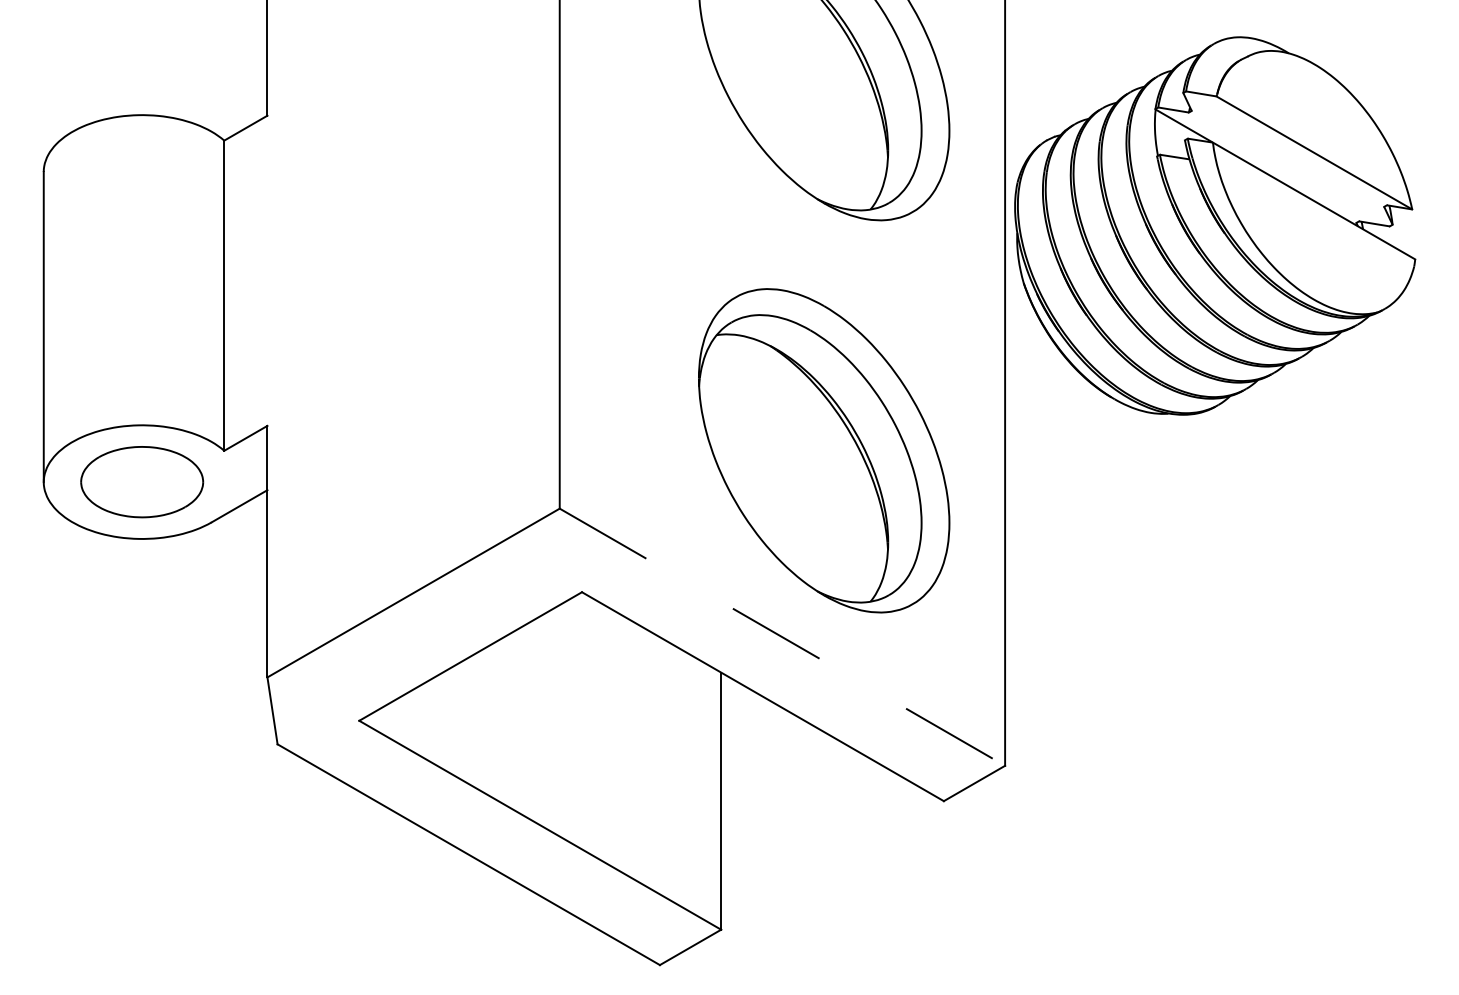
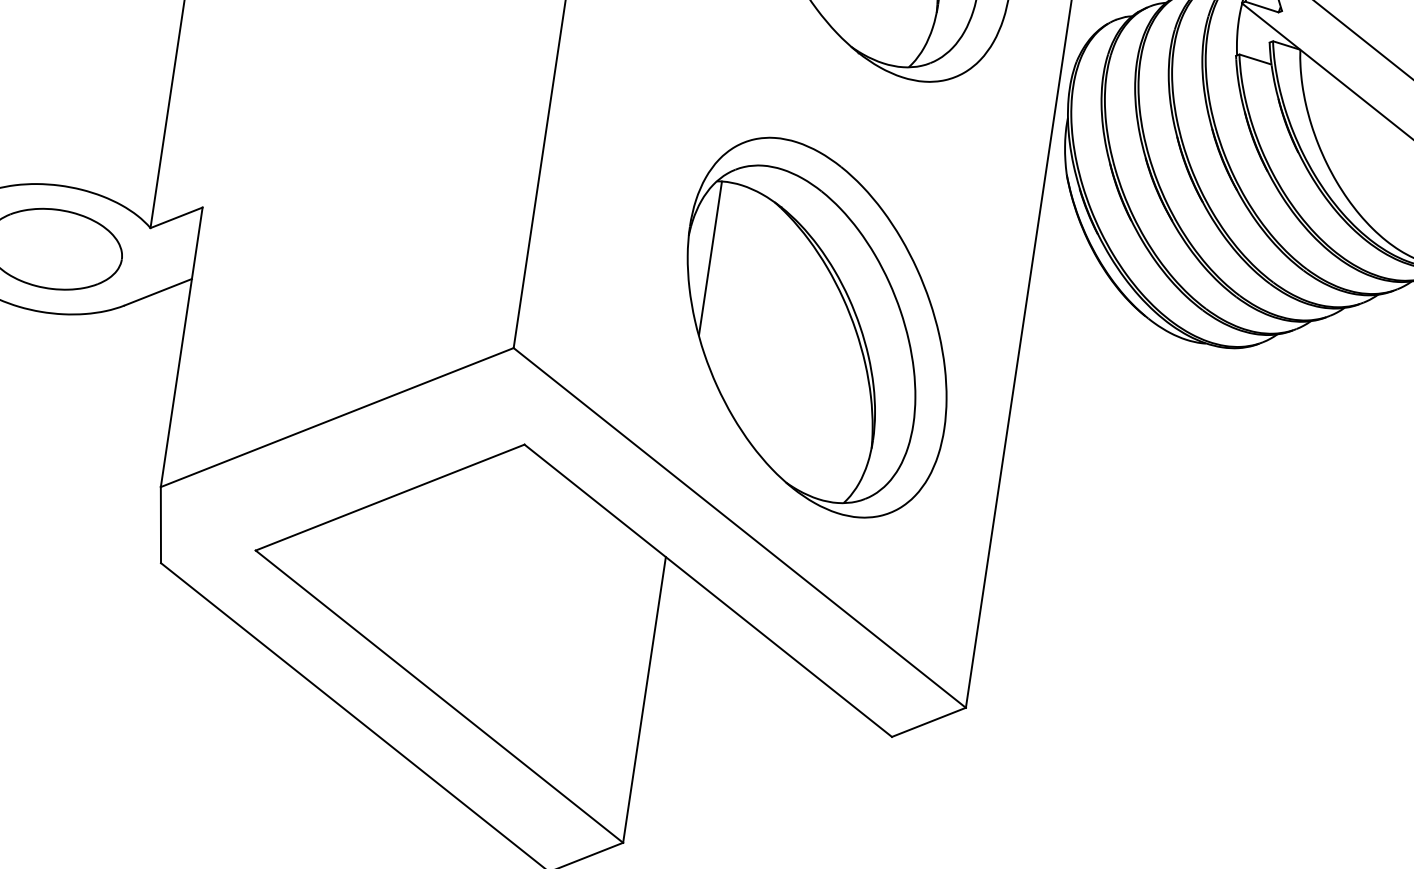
line: (721, 403) -> (710, 258), added
line: (782, 637) -> (739, 528), dashed -> solid

